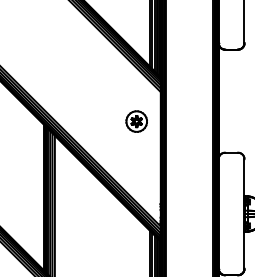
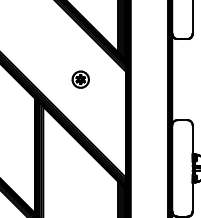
part: (136, 121) -> (80, 79), moved

